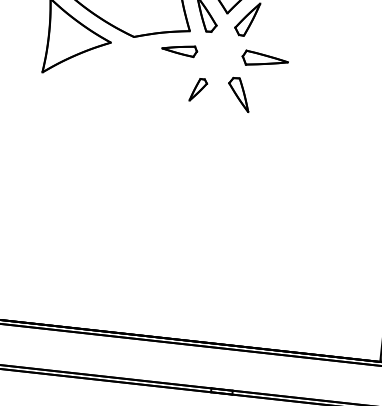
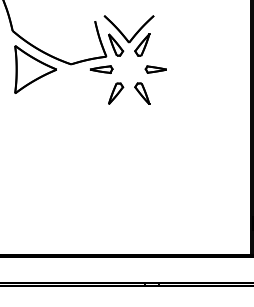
part: (263, 59) -> (155, 69), size x0.71
part: (199, 89) -> (116, 93), size x1.43

